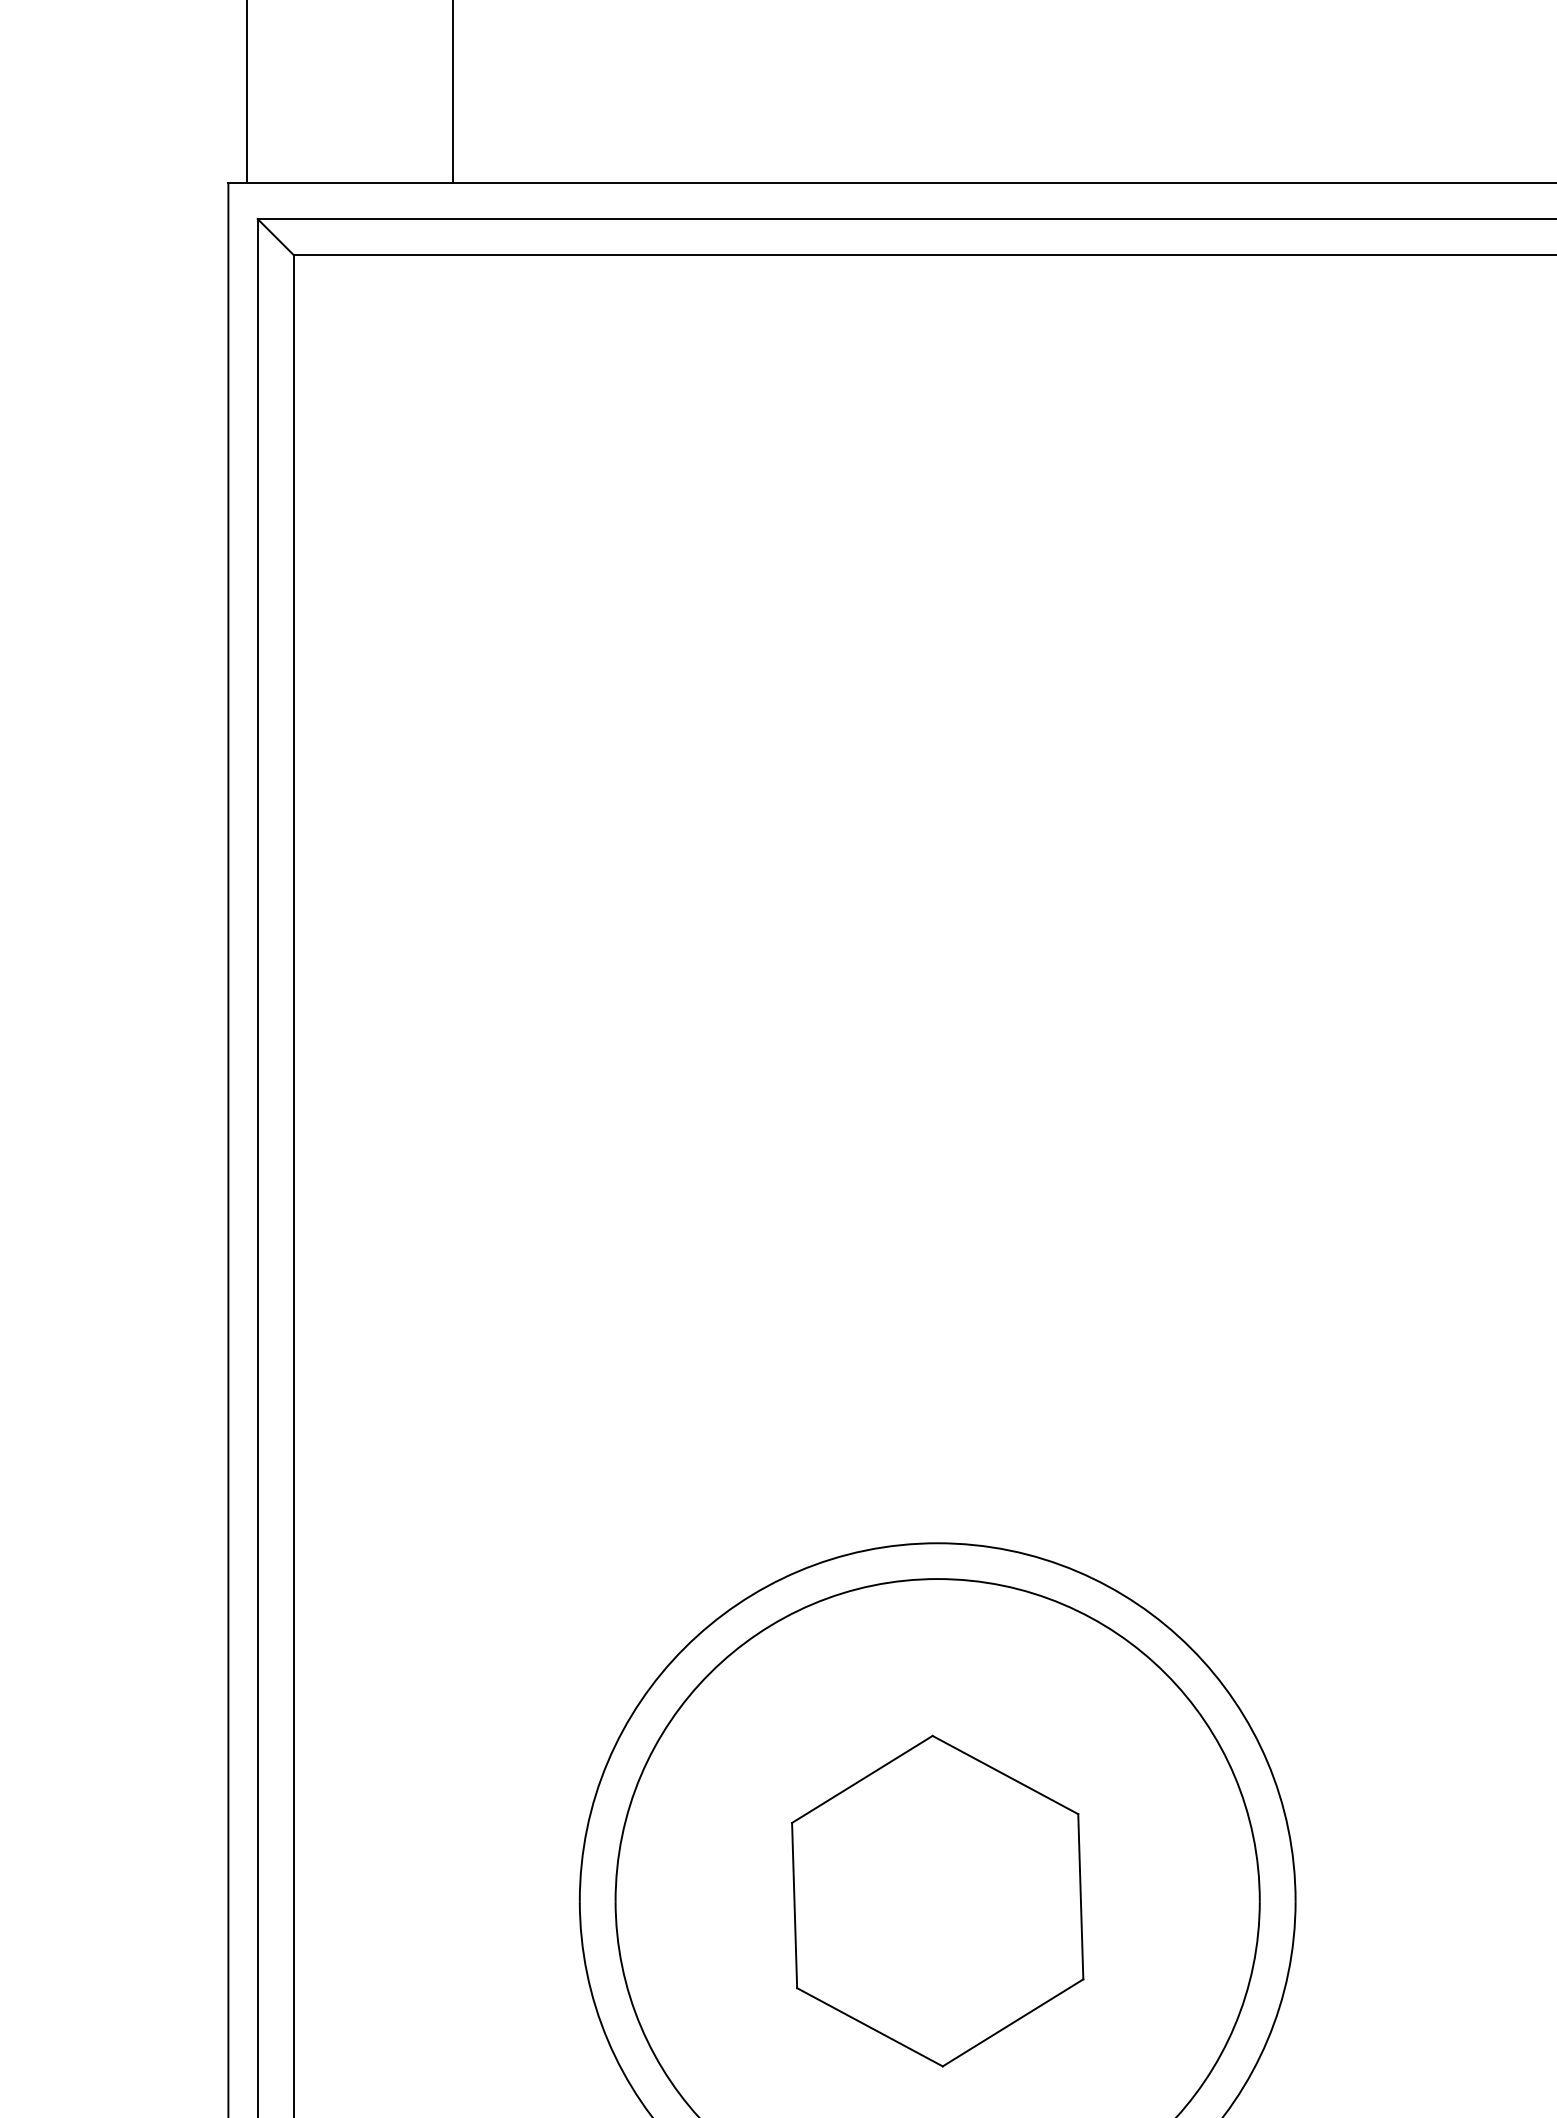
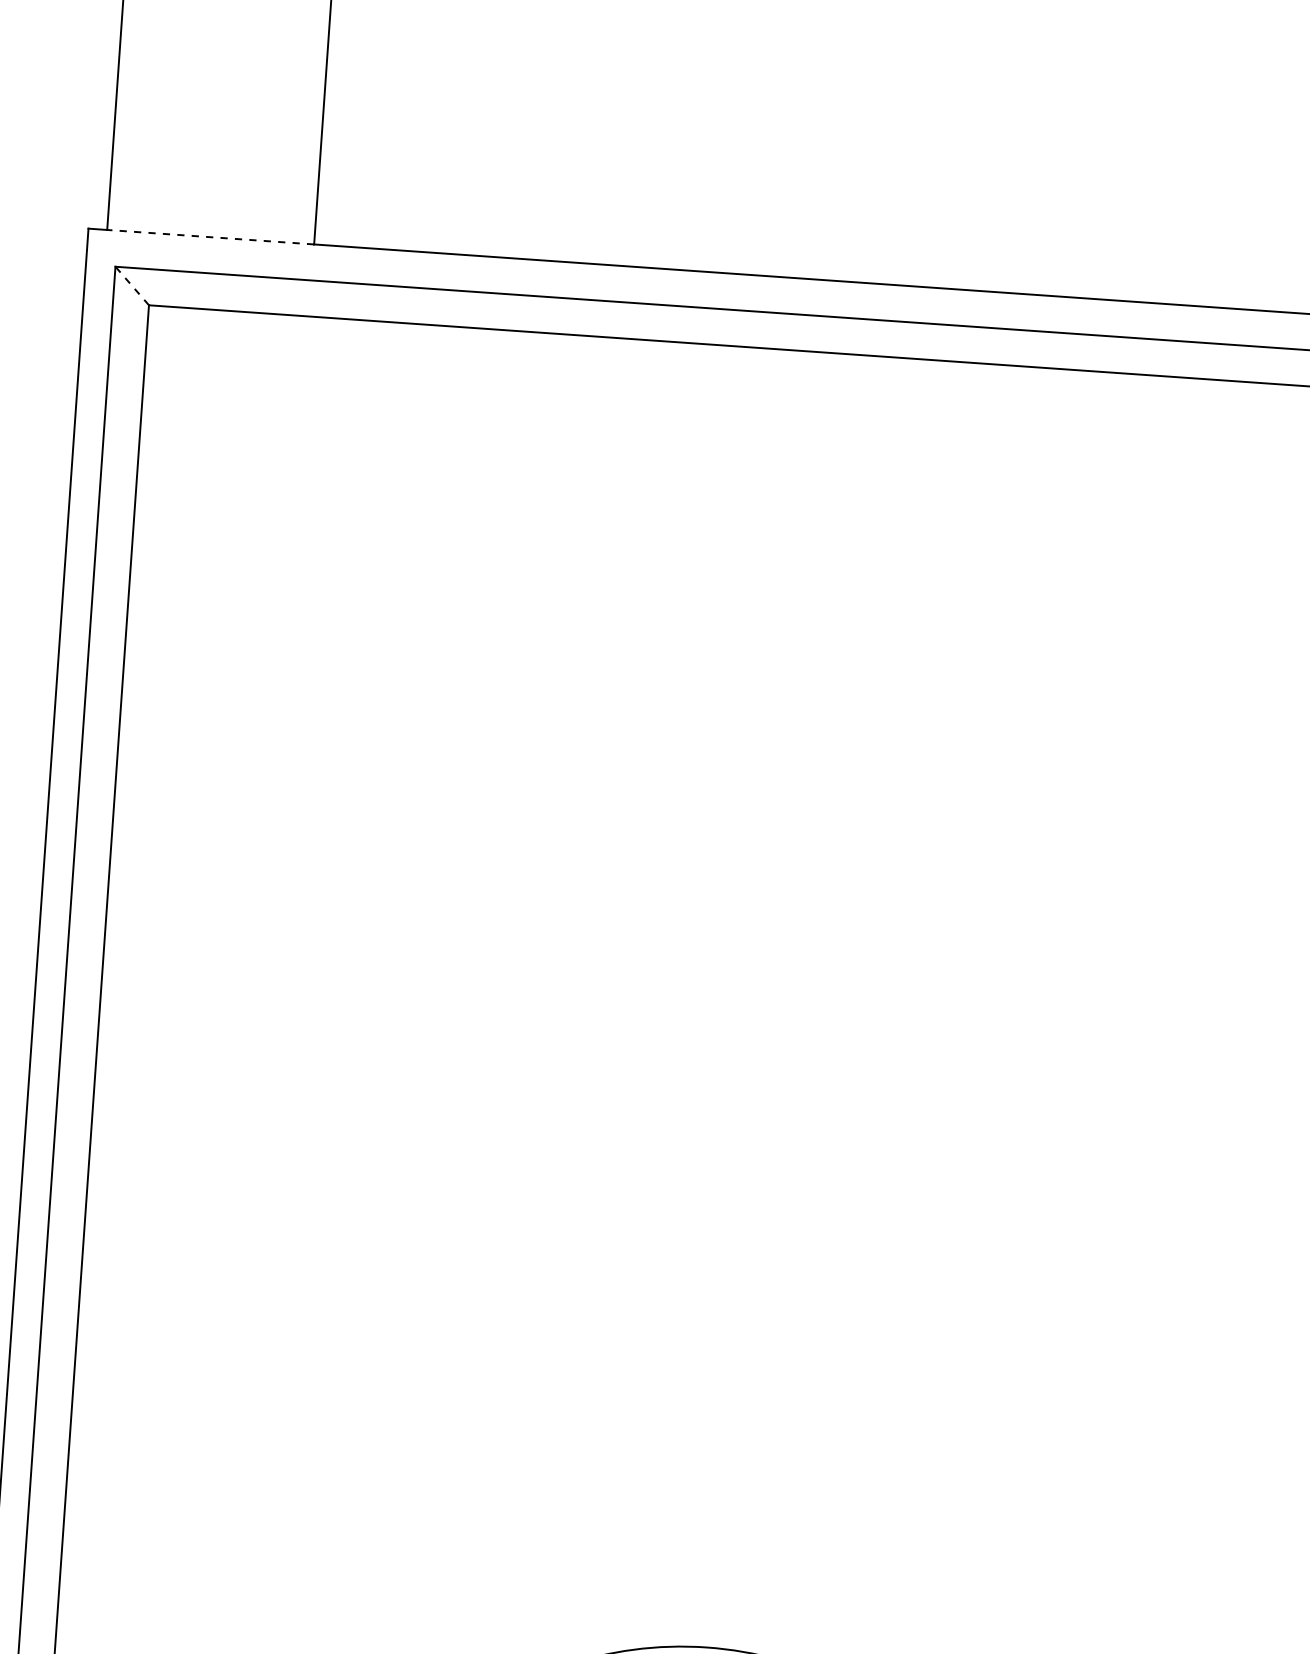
line: (349, 183) -> (210, 237), solid -> dashed
line: (275, 236) -> (132, 285), solid -> dashed

